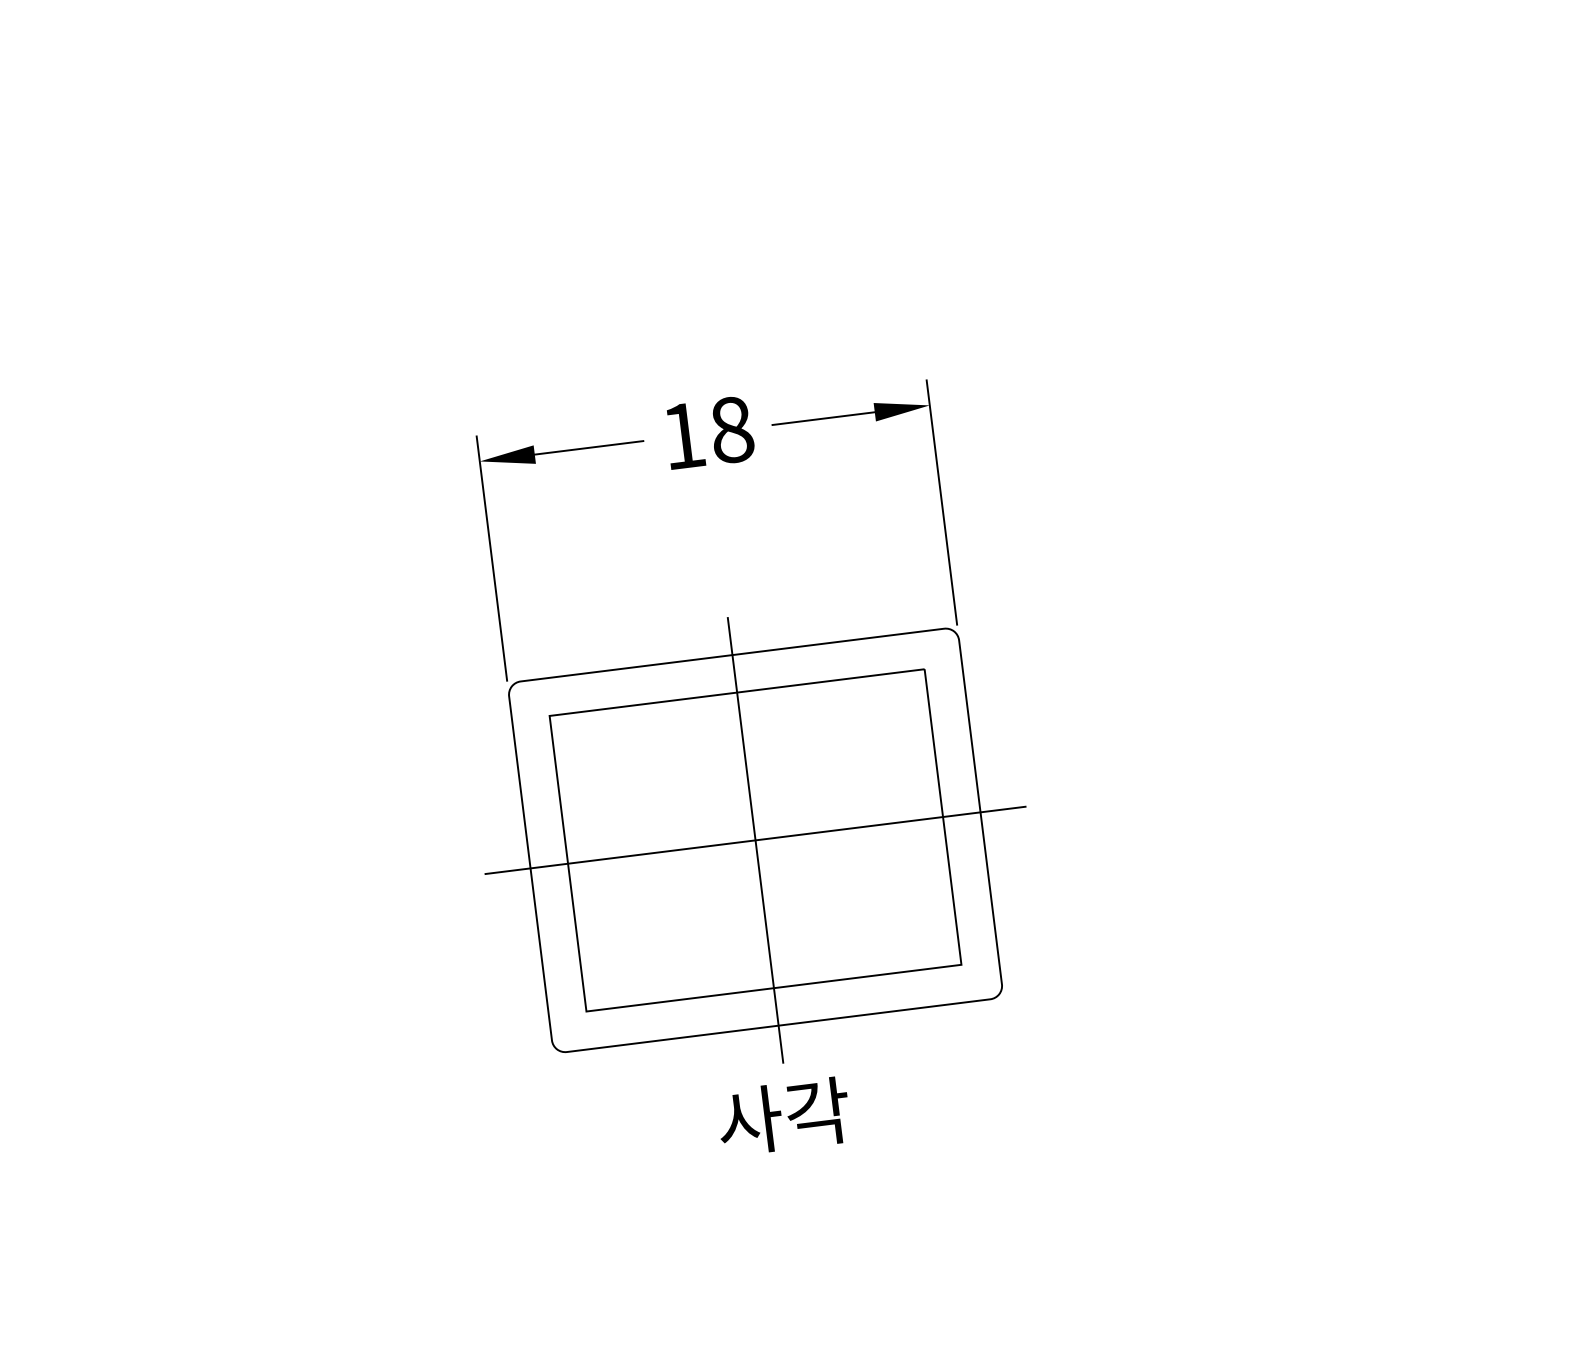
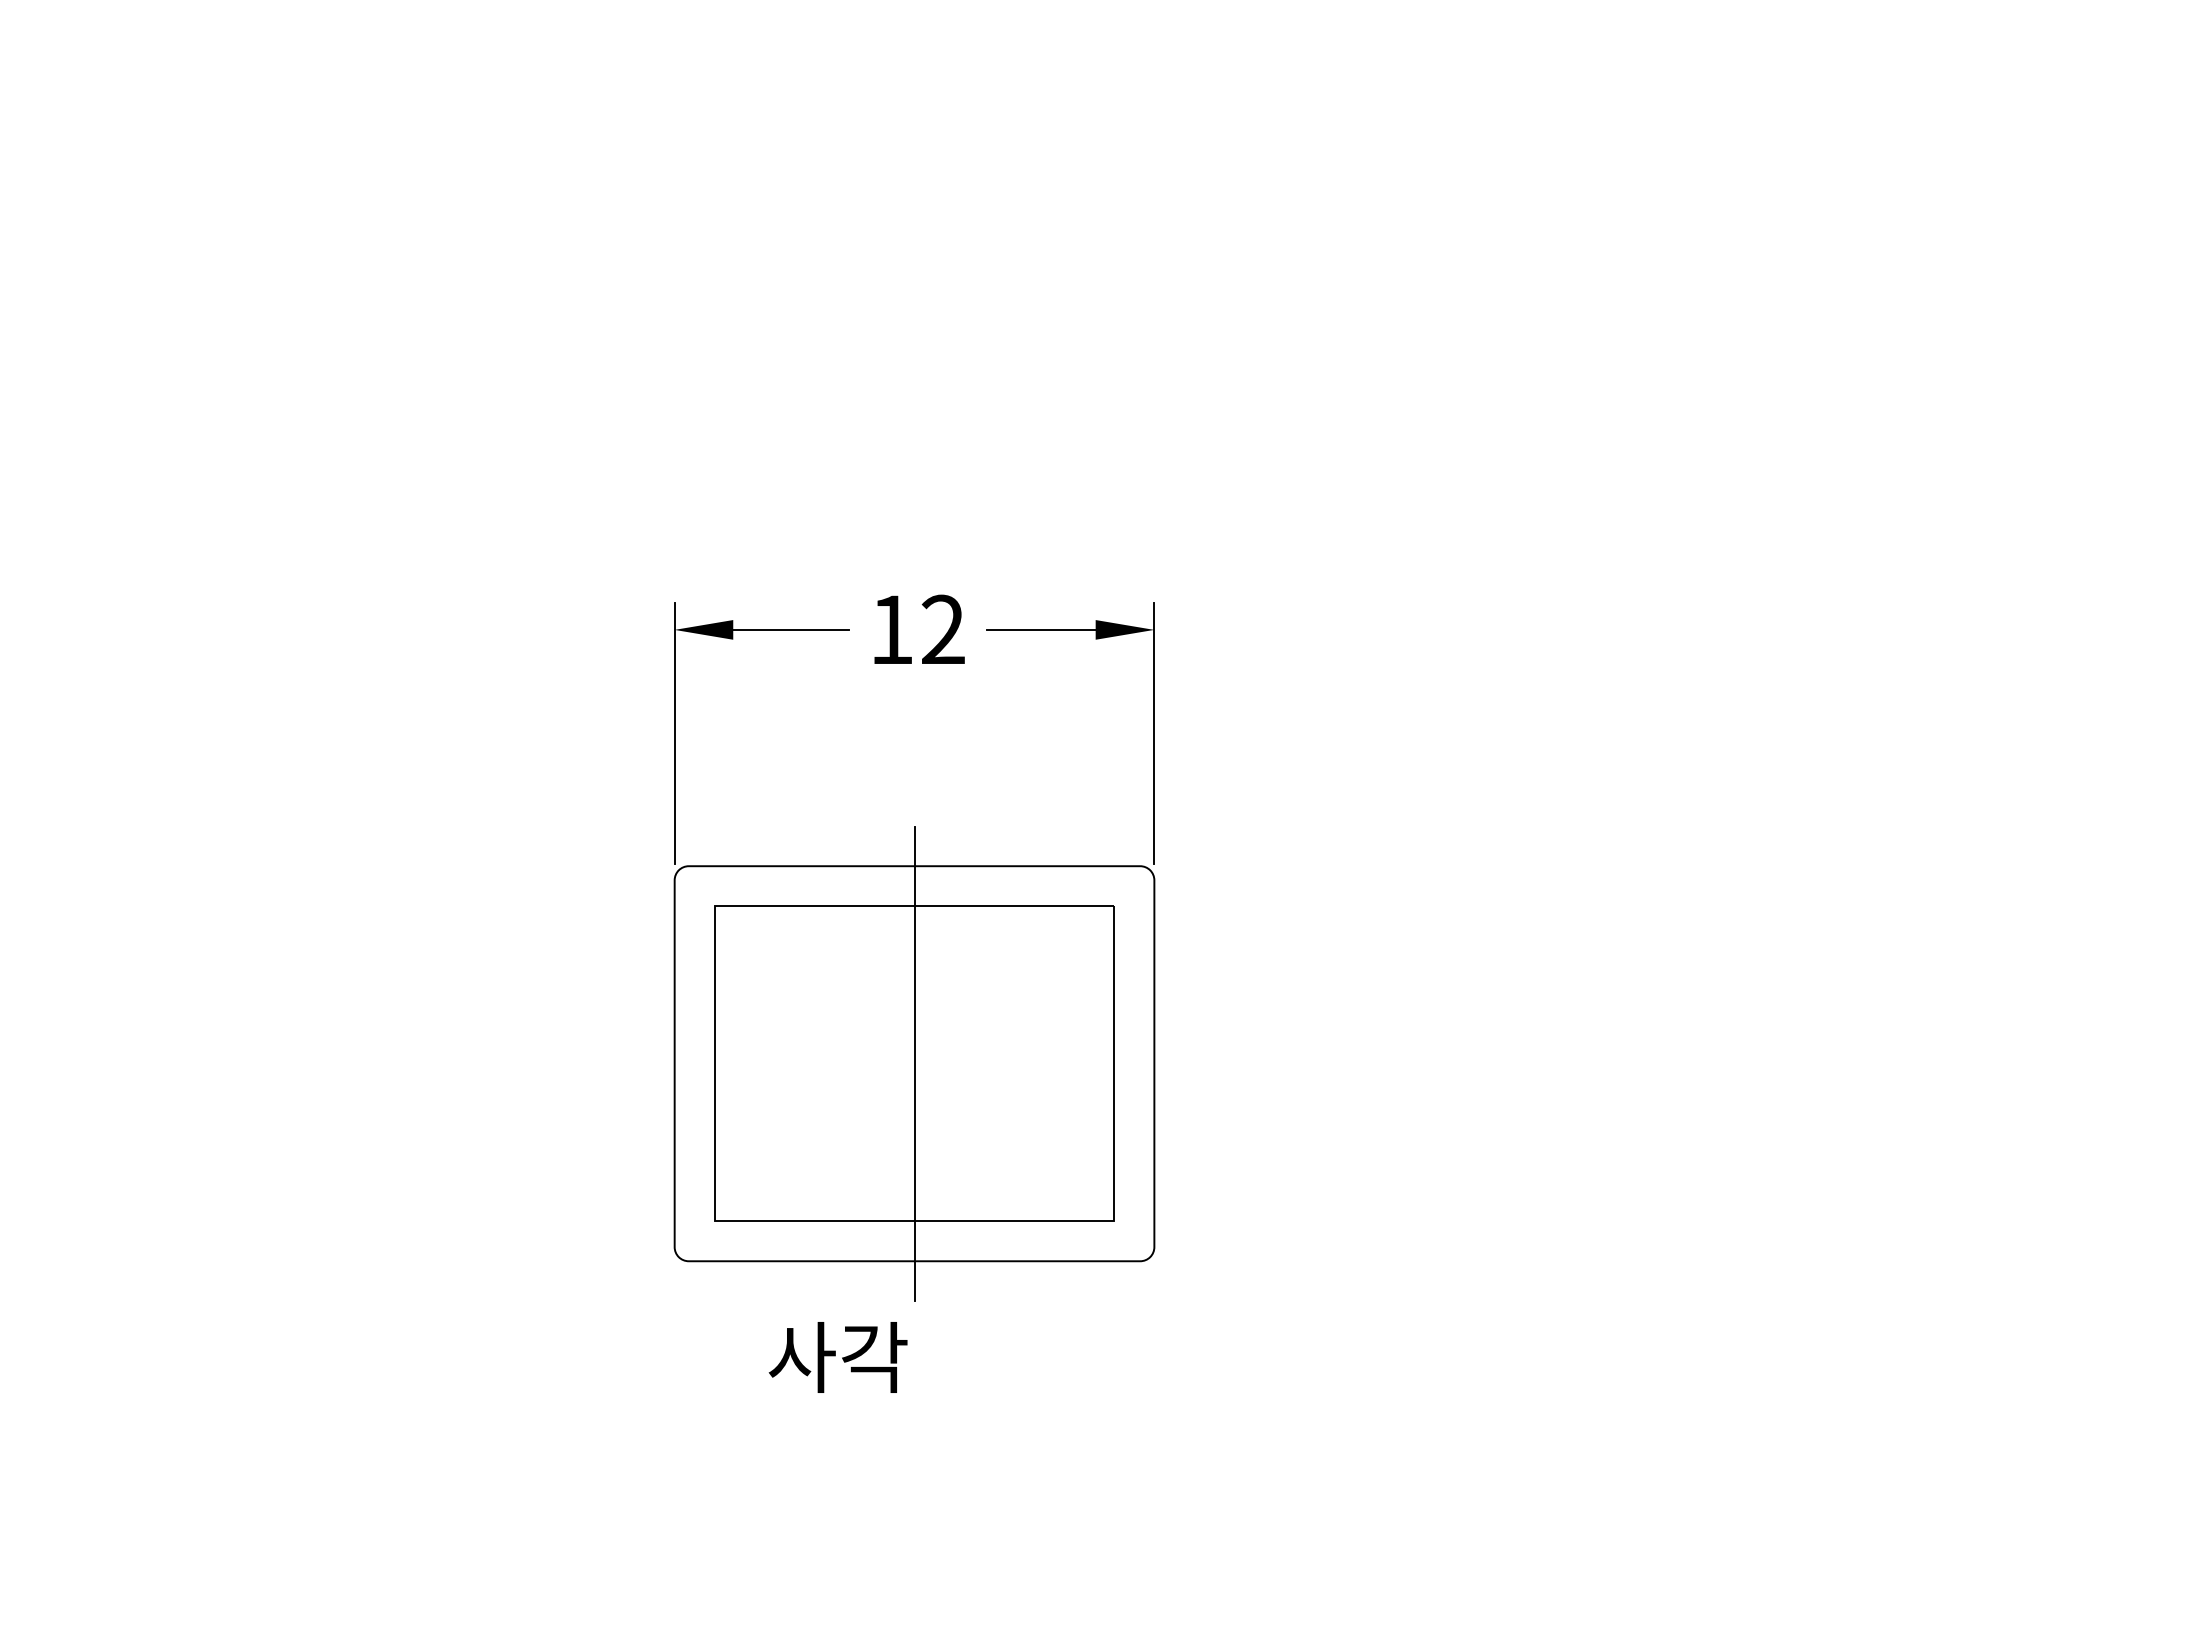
text: (731, 429) -> (943, 629), 18 -> 12
line: (755, 840) -> (914, 1063), removed
text: (783, 1116) -> (837, 1357), moved

